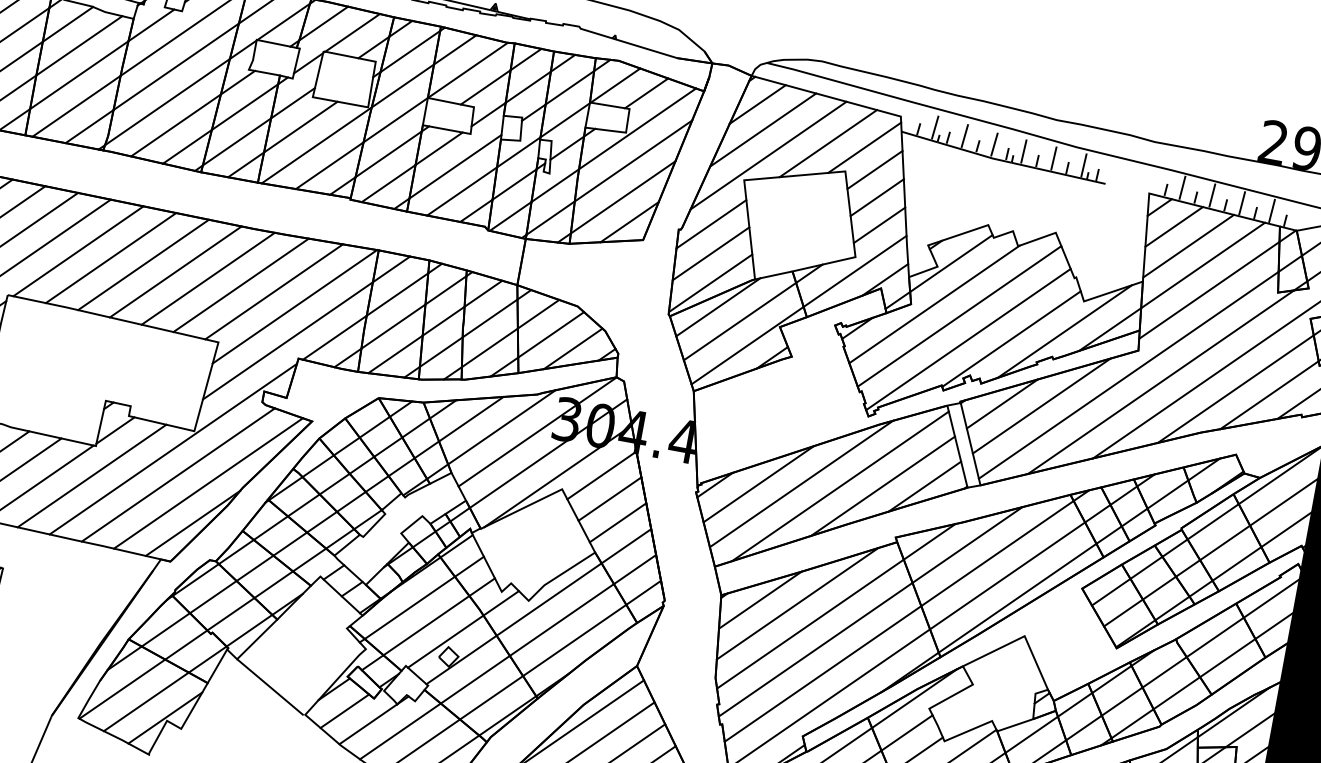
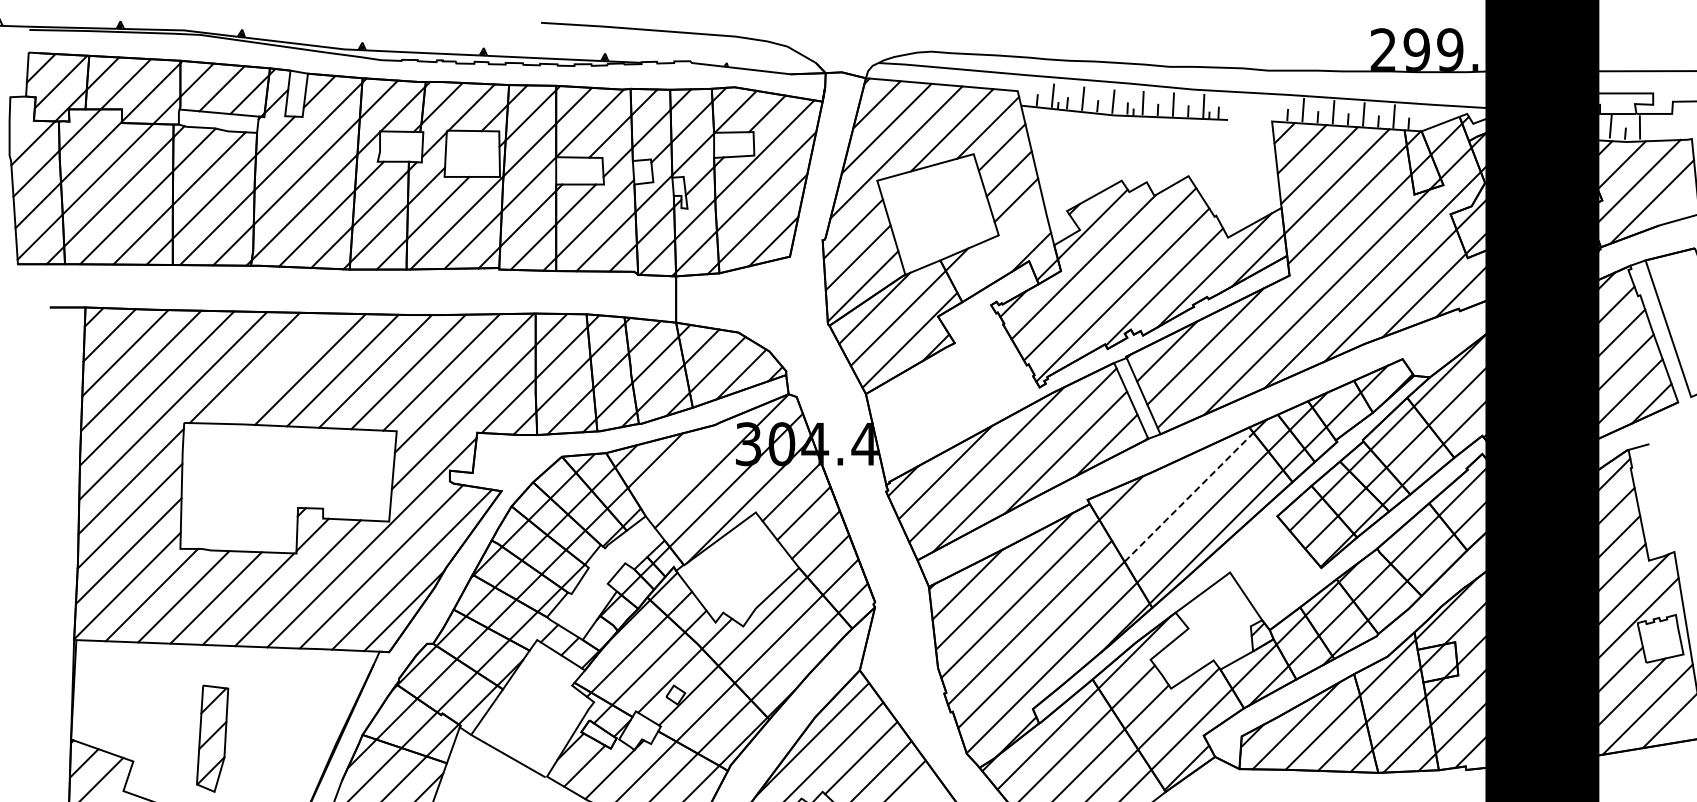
line: (110, 257) -> (277, 368), removed
line: (854, 270) -> (1000, 248), removed
line: (502, 426) -> (686, 462), removed
line: (966, 543) -> (1157, 493), removed
line: (998, 552) -> (1189, 496), solid -> dashed

